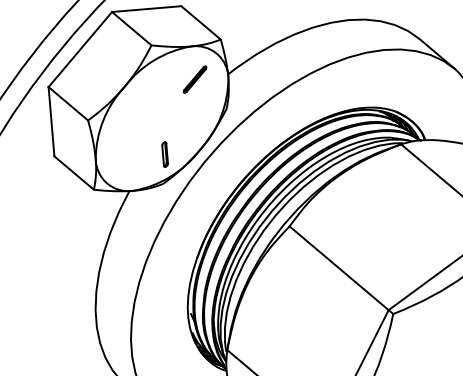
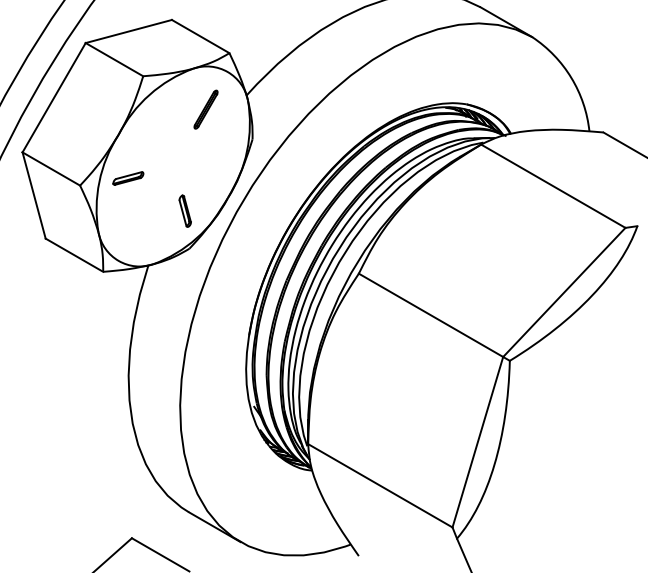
part: (126, 121) -> (128, 178), added

